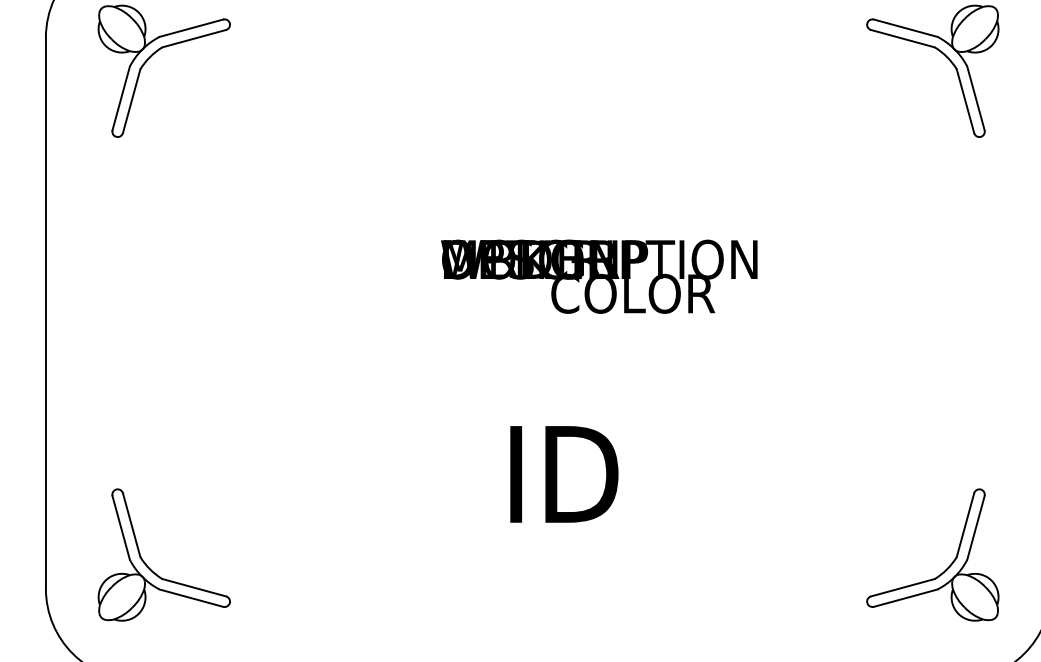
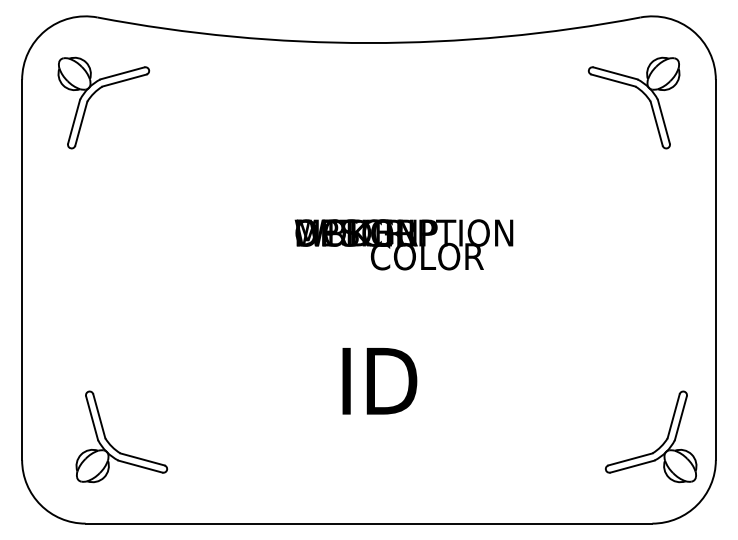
part: (150, 567) -> (112, 445), moved
part: (946, 567) -> (660, 445), moved

